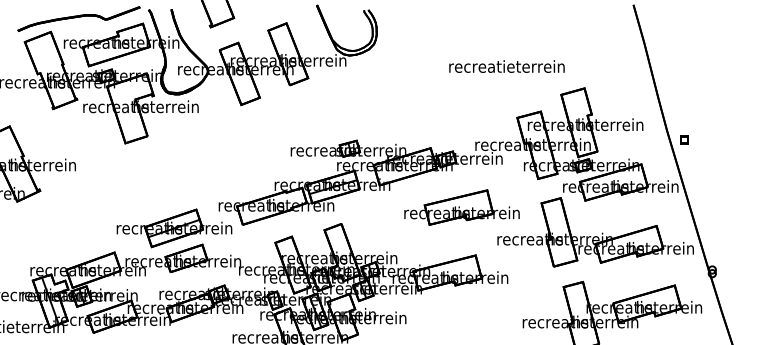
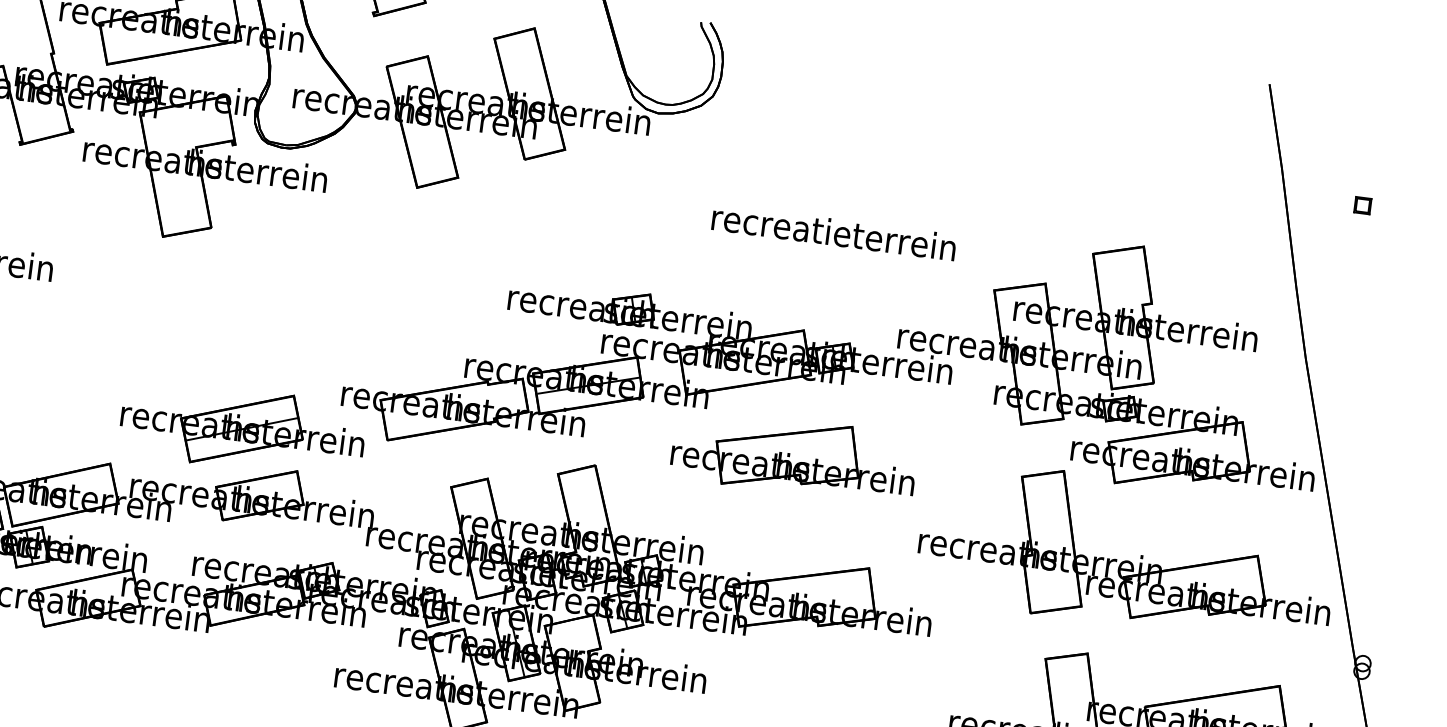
text: (506, 66) -> (833, 232), moved
part: (684, 139) -> (1362, 204), moved
part: (461, 207) -> (793, 455), moved

